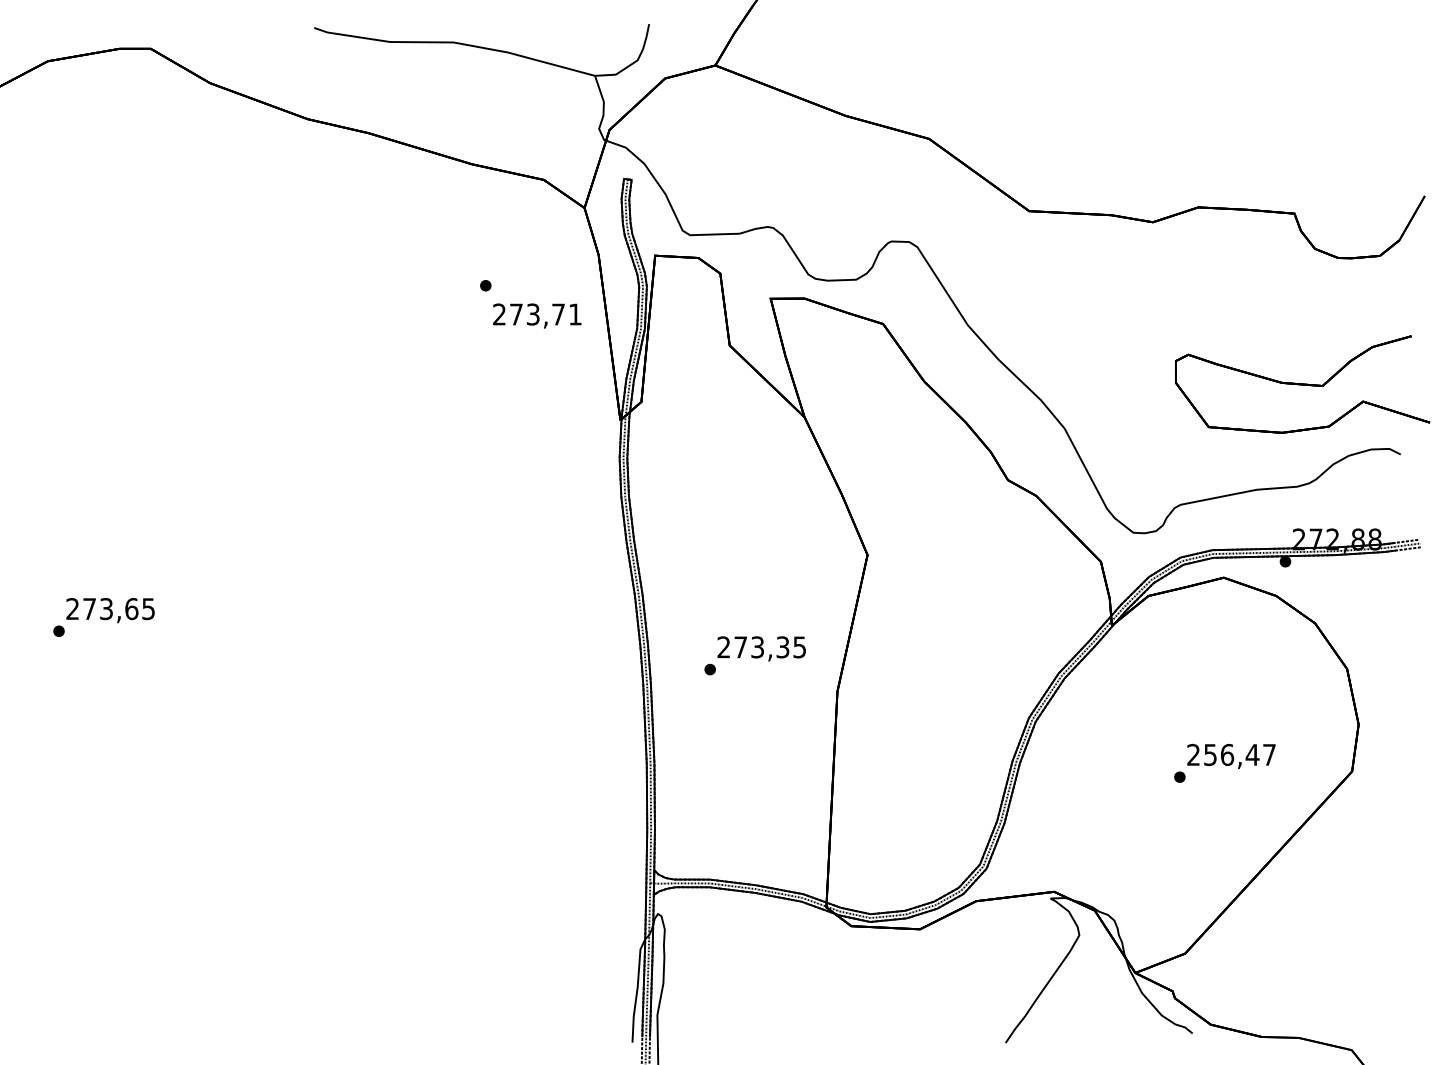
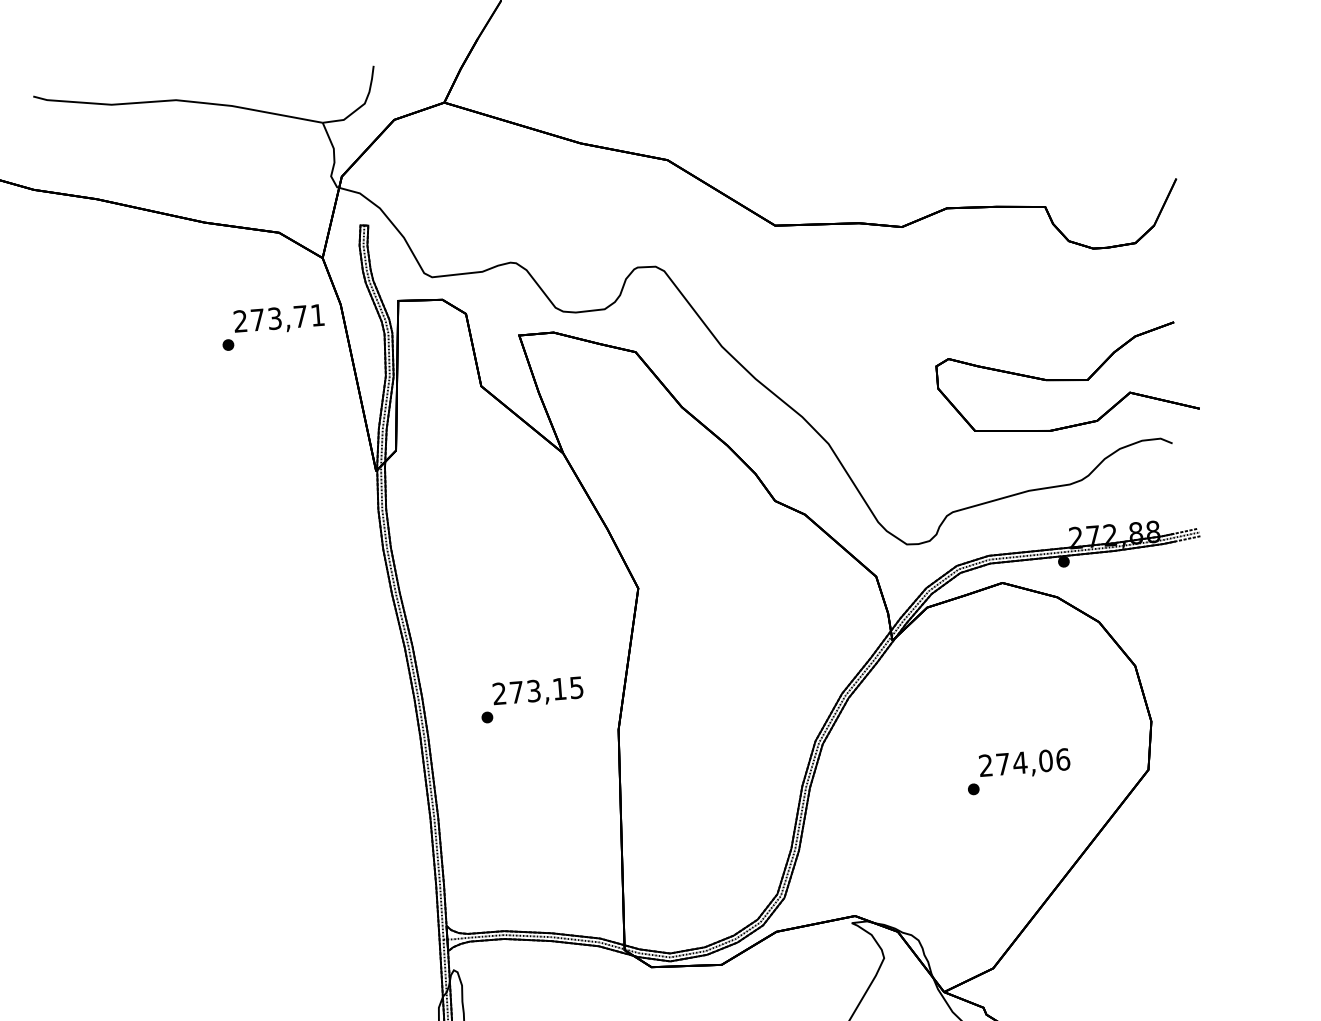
text: (537, 315) -> (279, 319), moved
text: (782, 647) -> (559, 689), 273,35 -> 273,15
text: (1240, 754) -> (1033, 761), 256,47 -> 274,06

